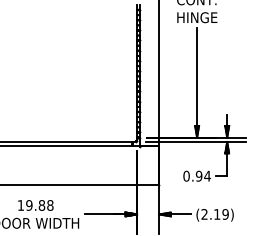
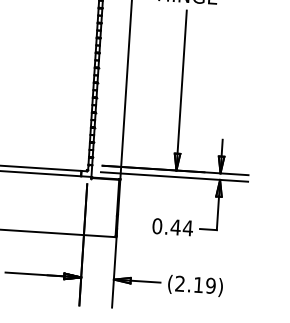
text: (198, 175) -> (174, 226), 0.94 -> 0.44

